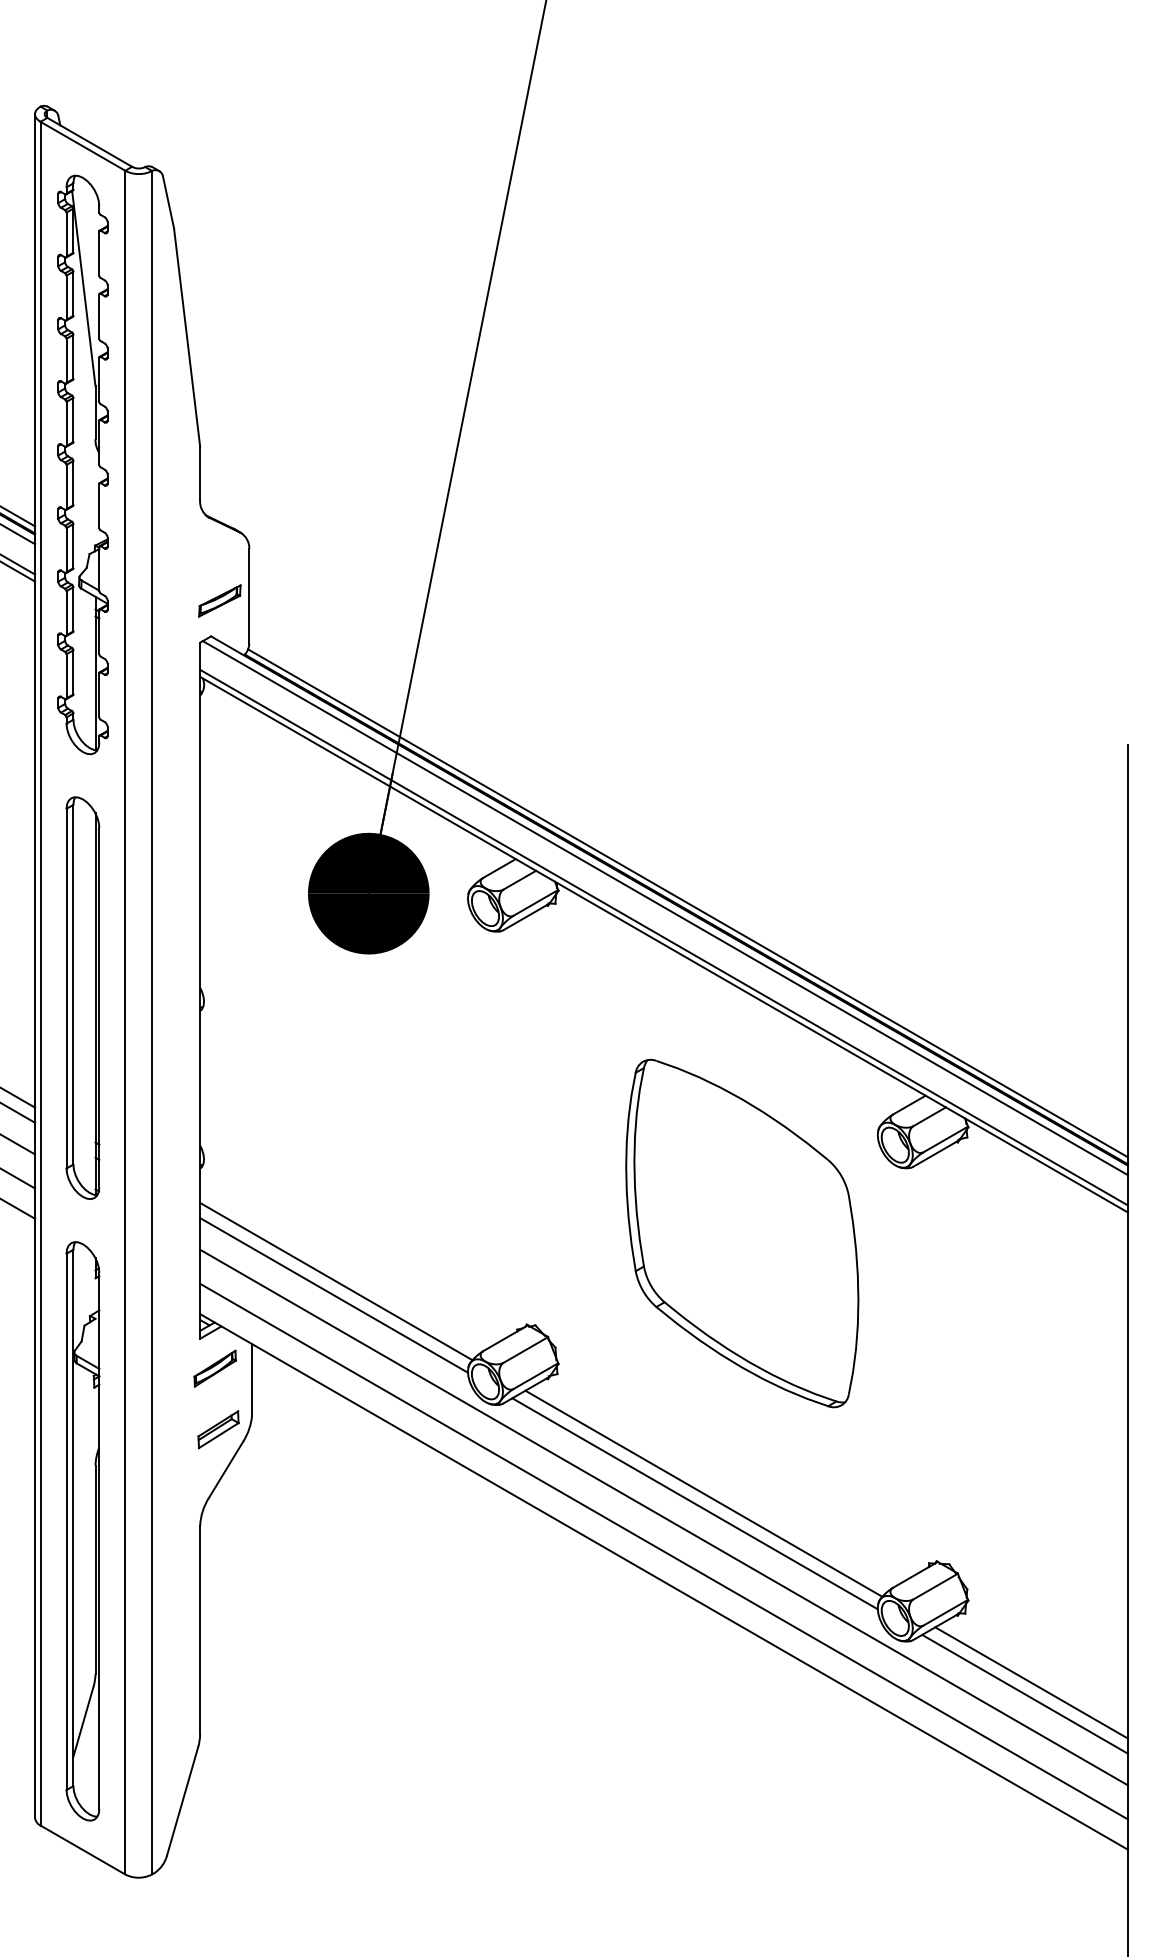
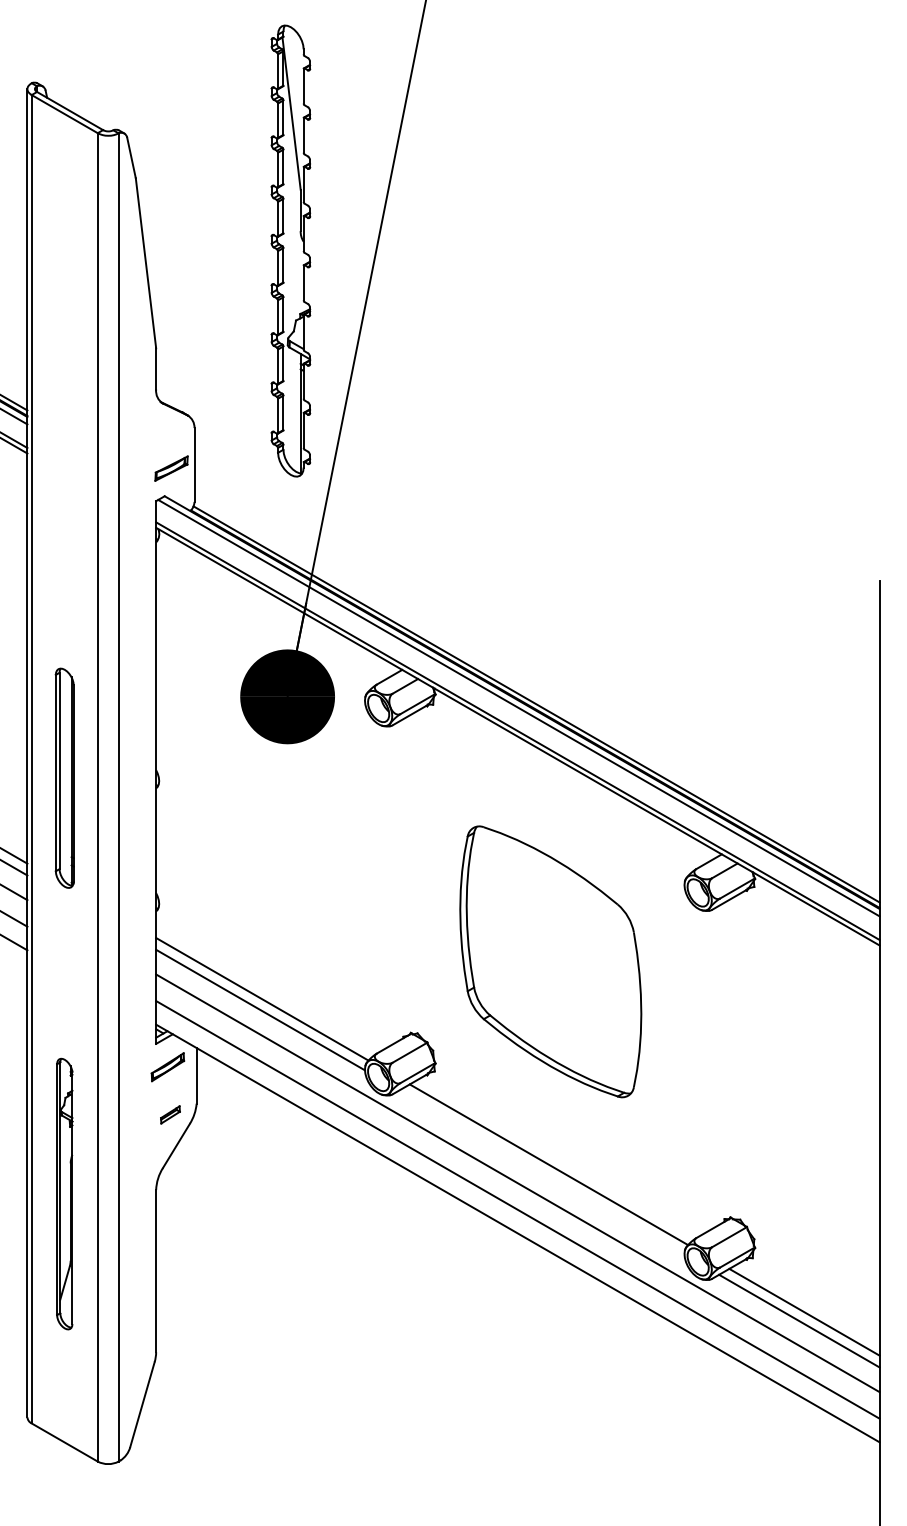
part: (82, 464) -> (290, 250), moved
part: (82, 997) -> (64, 777), size x0.7
part: (742, 1233) -> (550, 961), moved
part: (218, 1429) -> (170, 1114), size x0.6
line: (694, 1503) -> (541, 1172), removed
part: (82, 1531) -> (64, 1194), size x0.6

